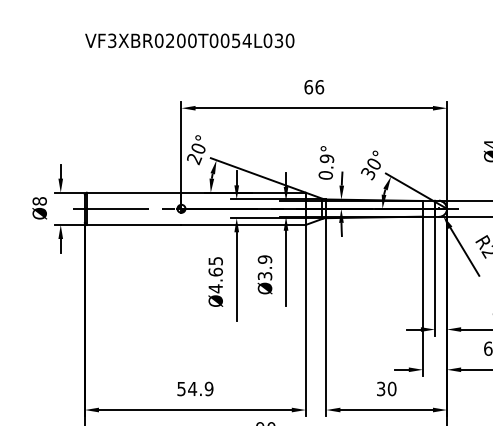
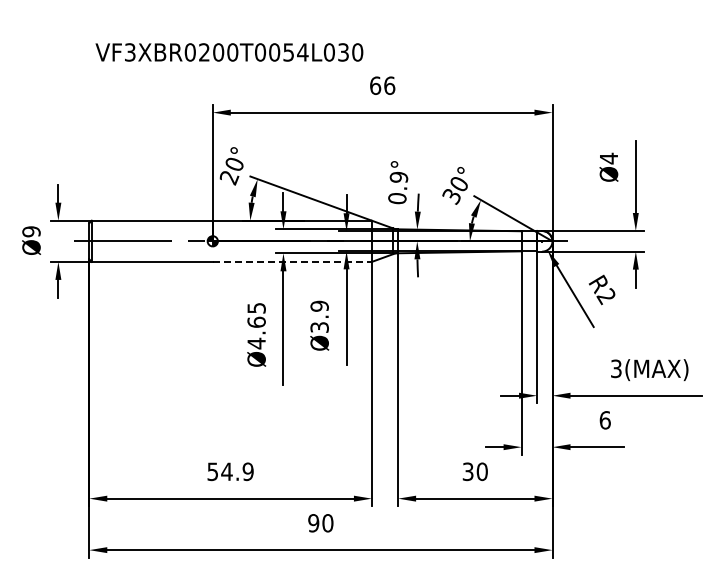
text: (189, 40) -> (229, 52), moved
text: (39, 201) -> (31, 231), Ø8 -> Ø9
line: (243, 224) -> (292, 261), solid -> dashed

